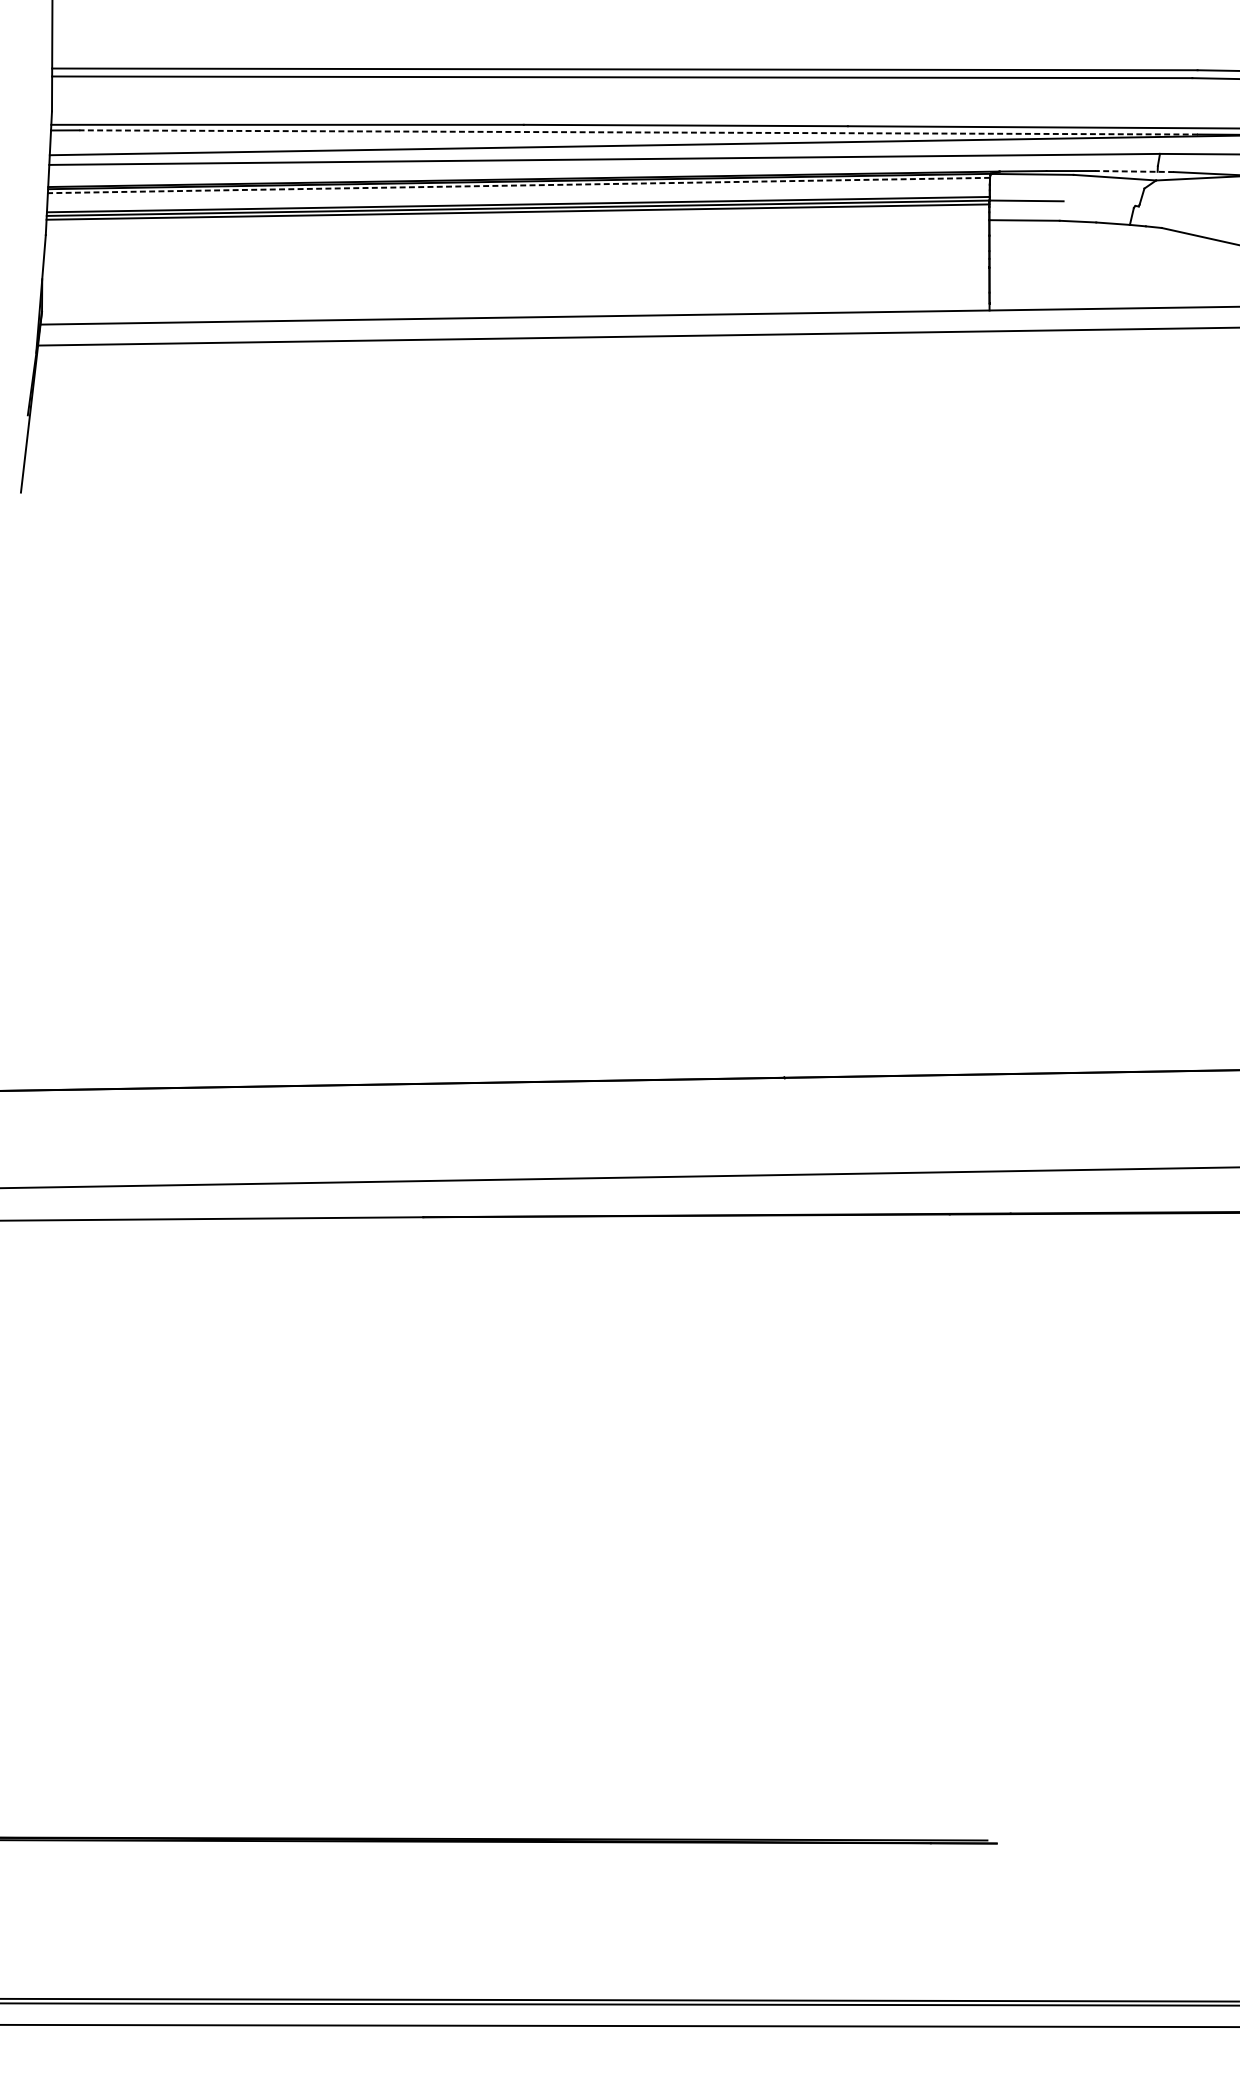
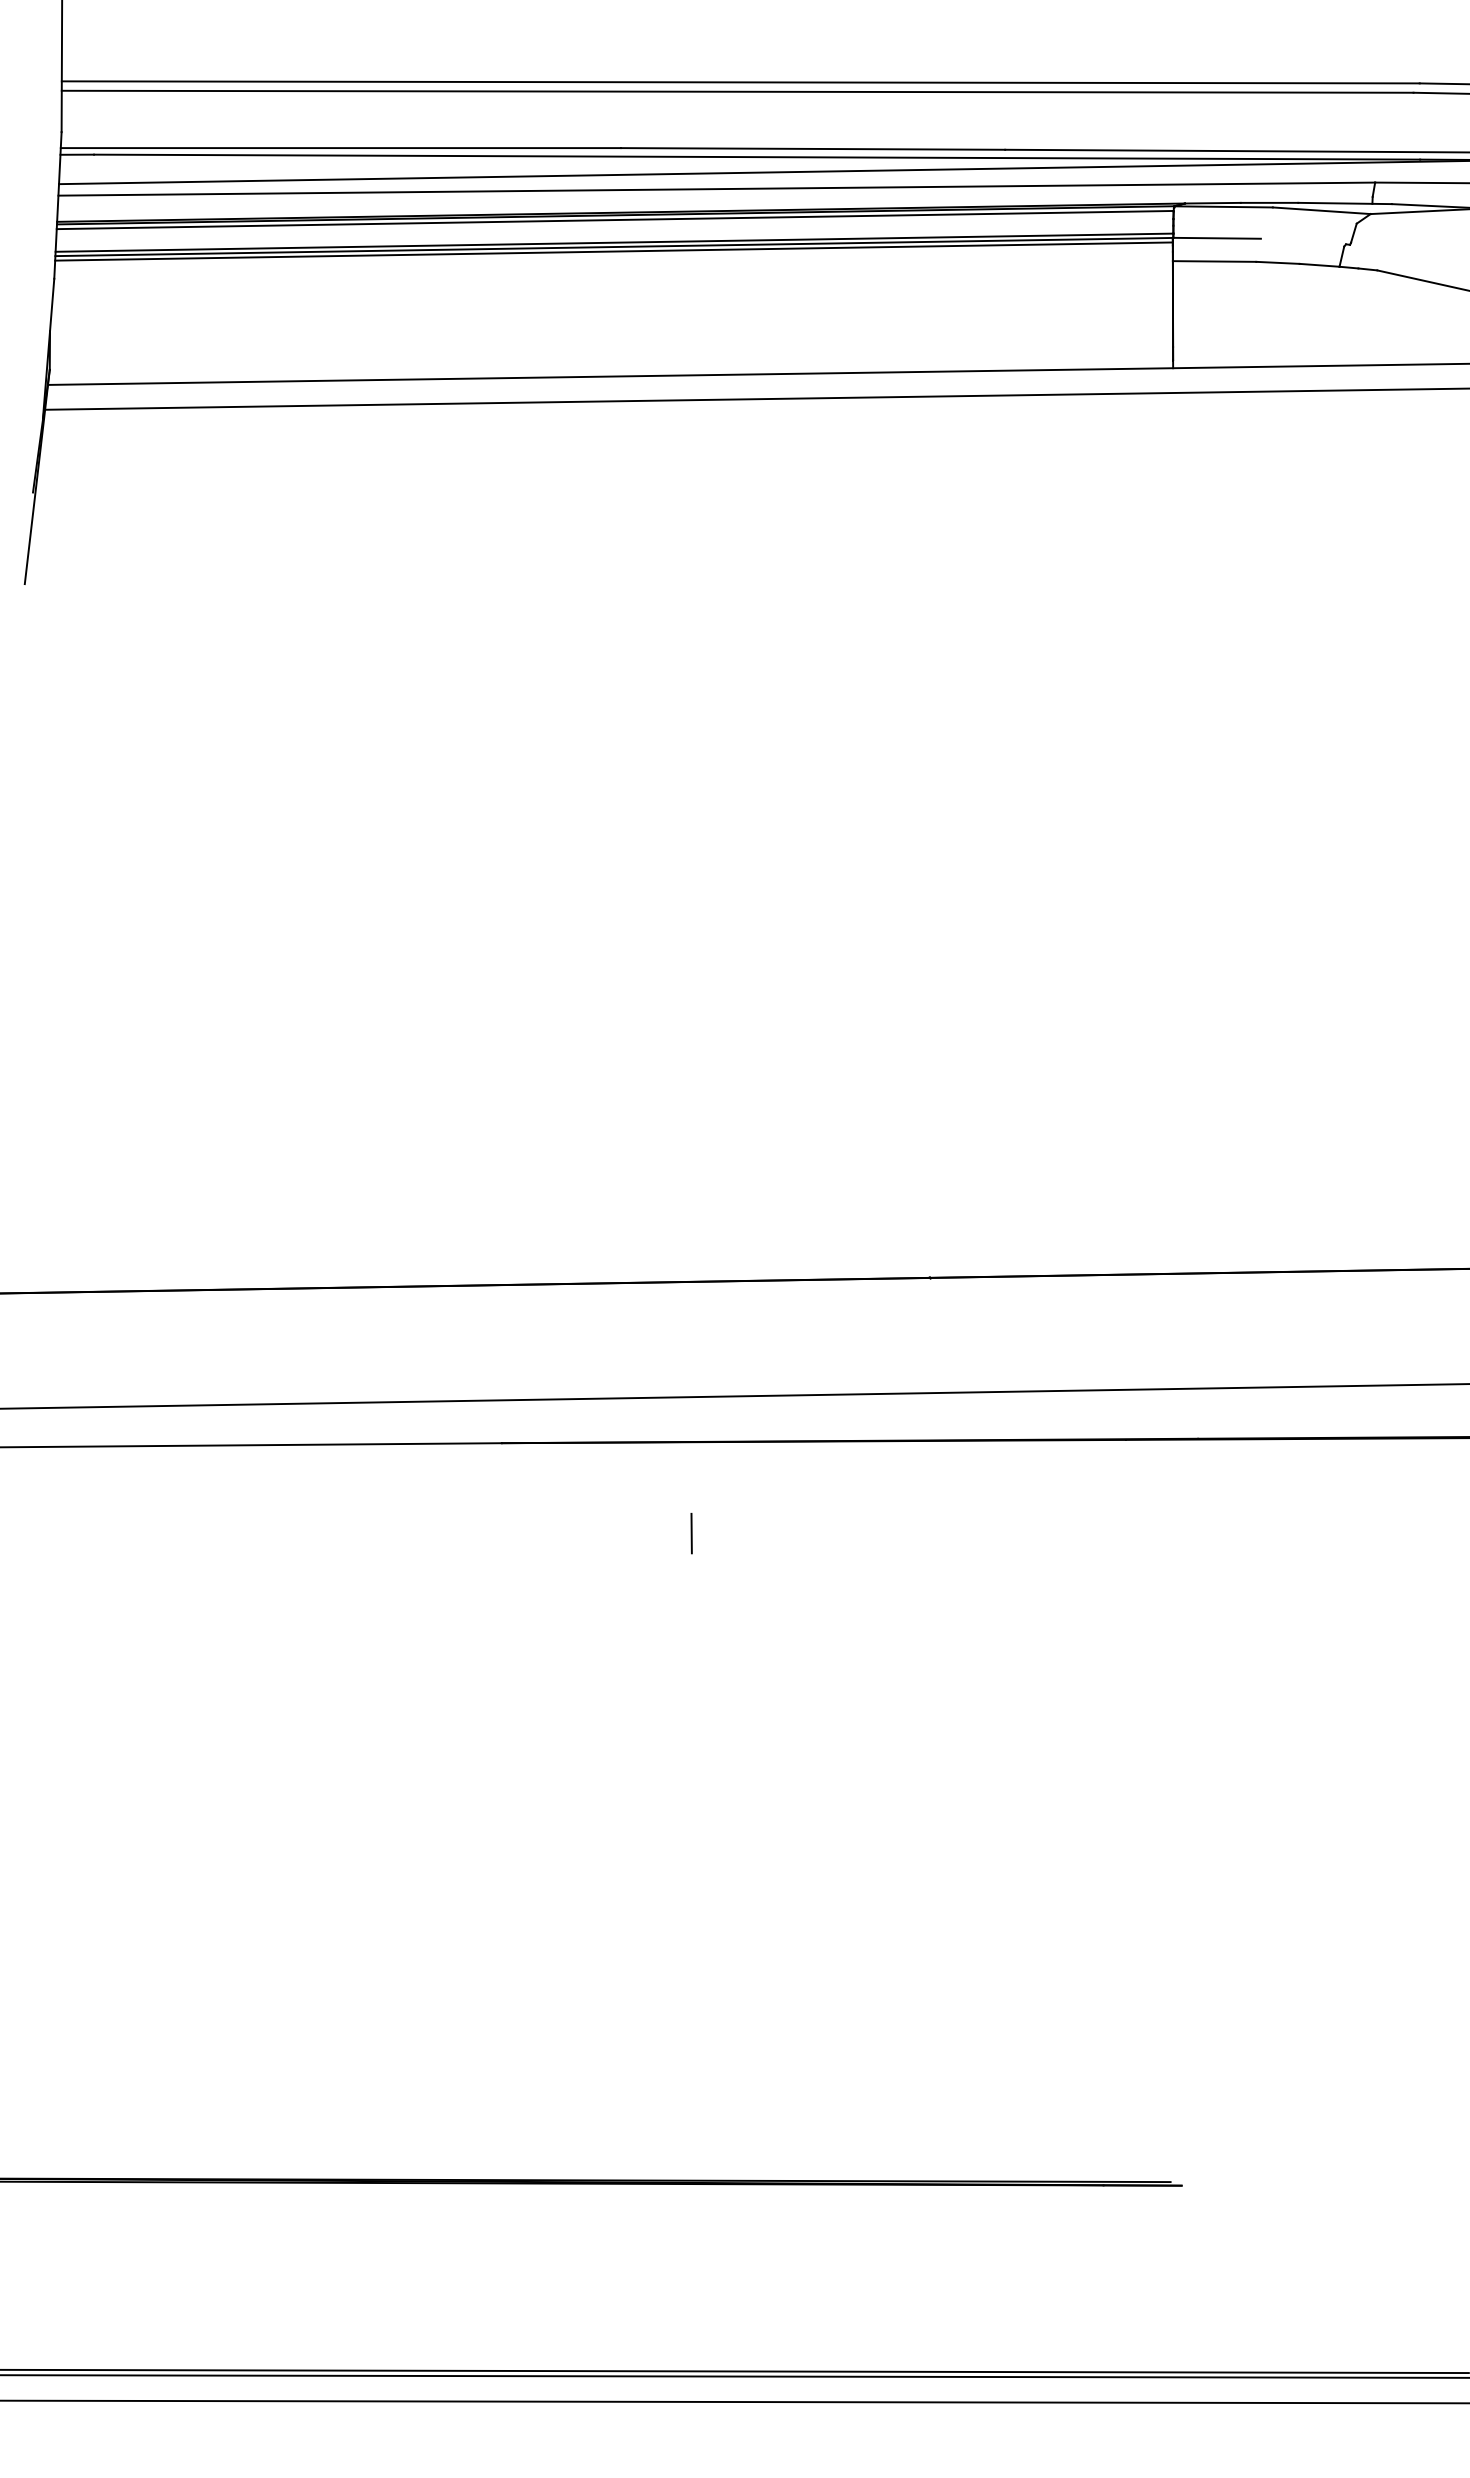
line: (638, 132) -> (756, 157), dashed -> solid
line: (1134, 171) -> (1345, 203), dashed -> solid
line: (519, 185) -> (615, 220), dashed -> solid
line: (583, 1293) -> (691, 1533), added

